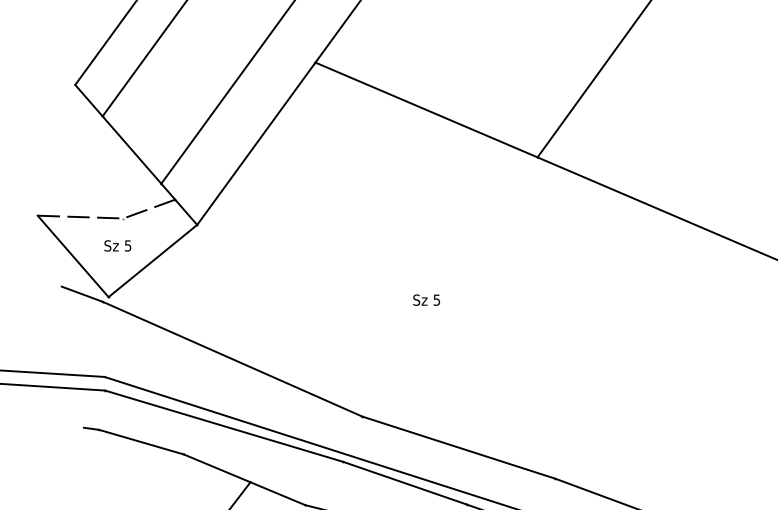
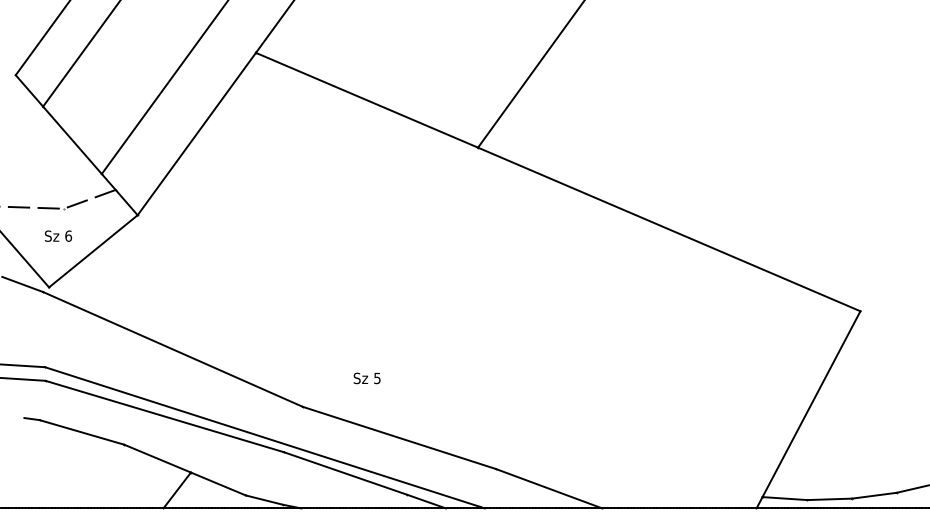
text: (128, 245) -> (68, 235), 5 -> 6
text: (426, 300) -> (366, 378), moved

